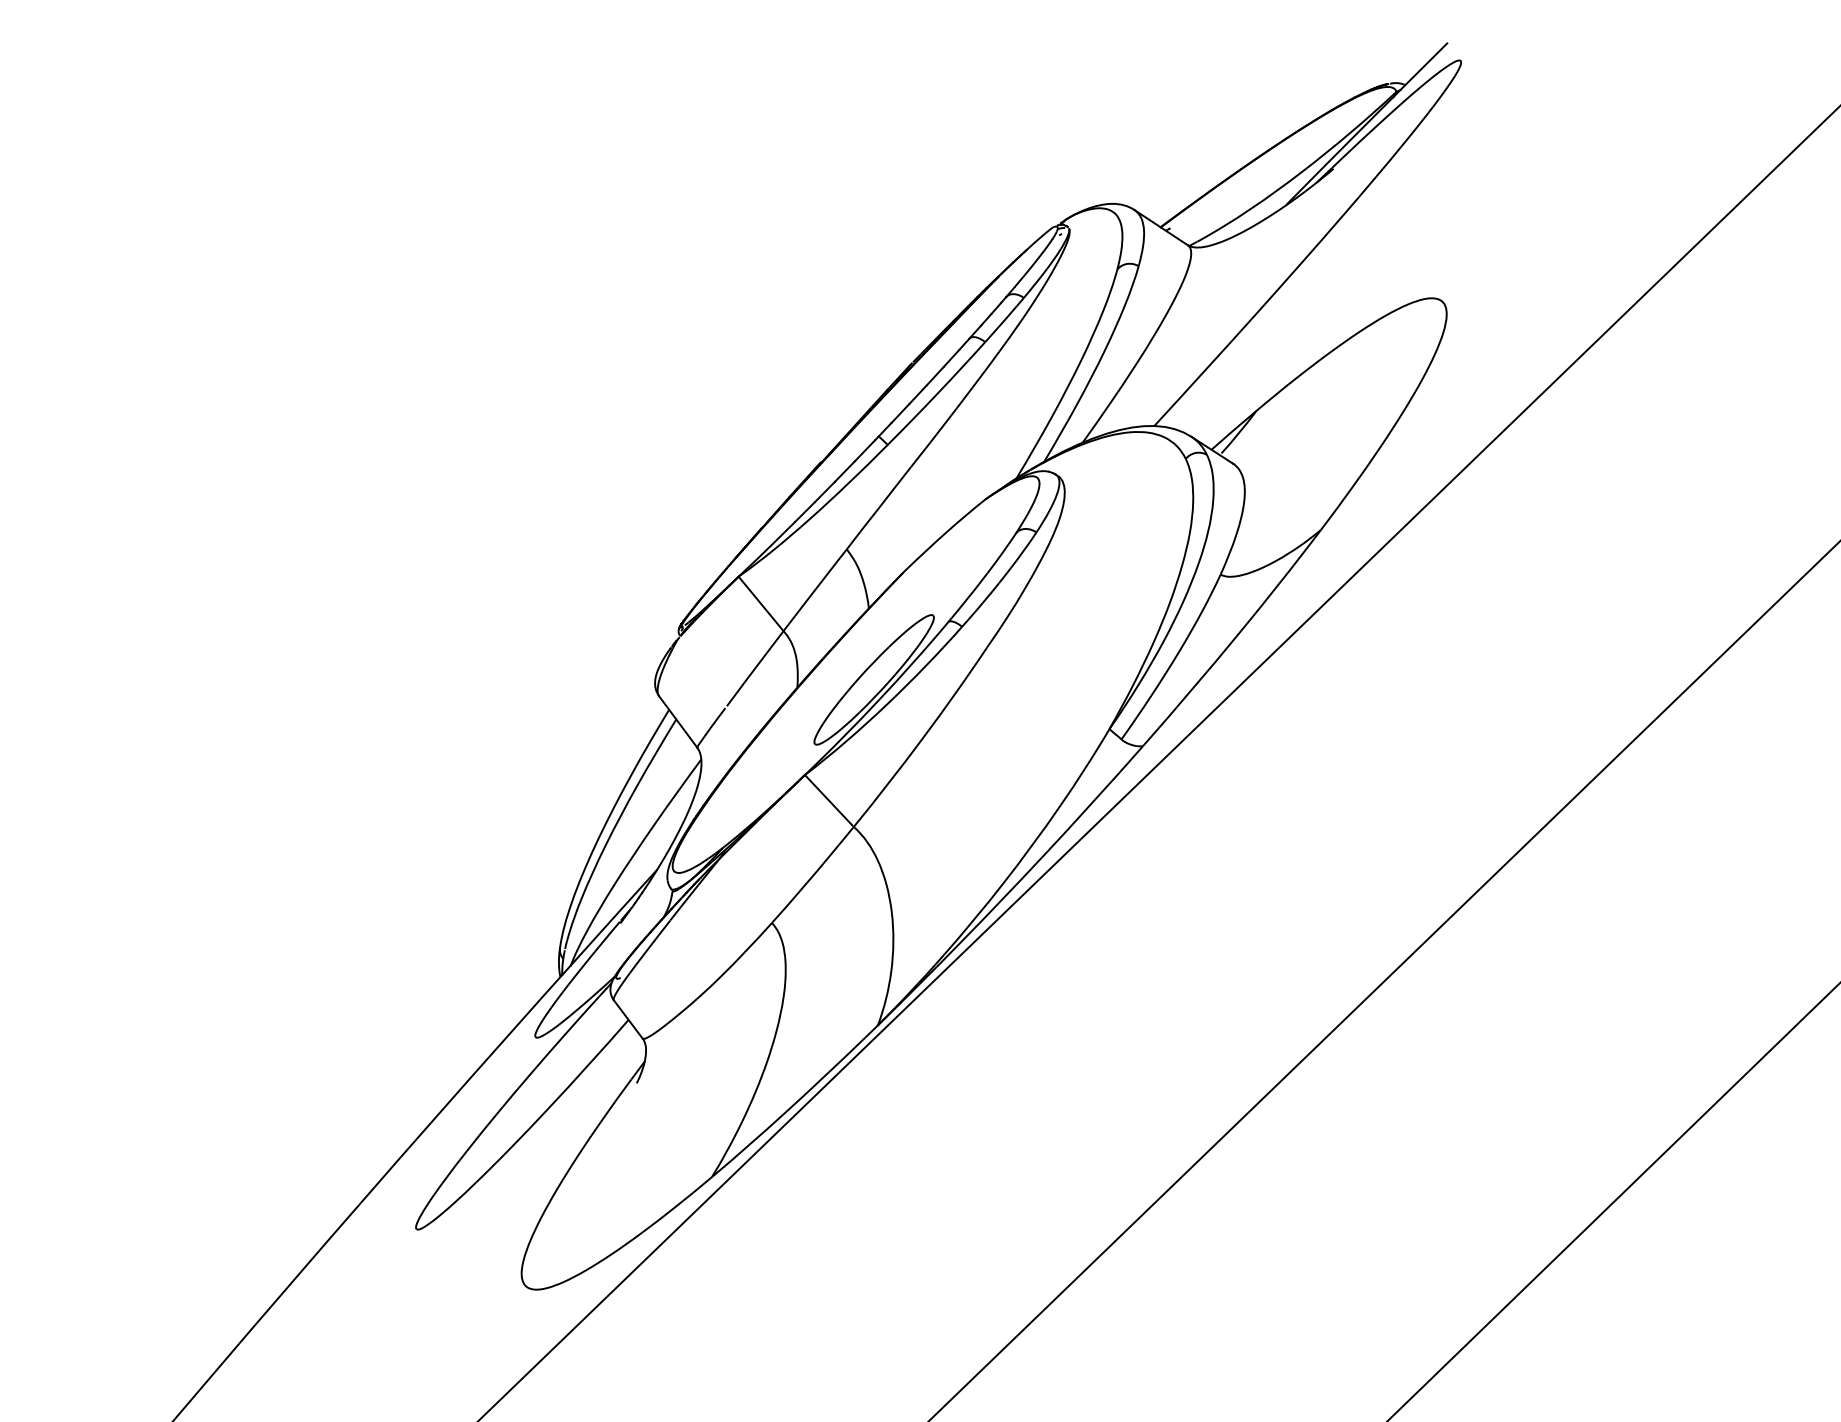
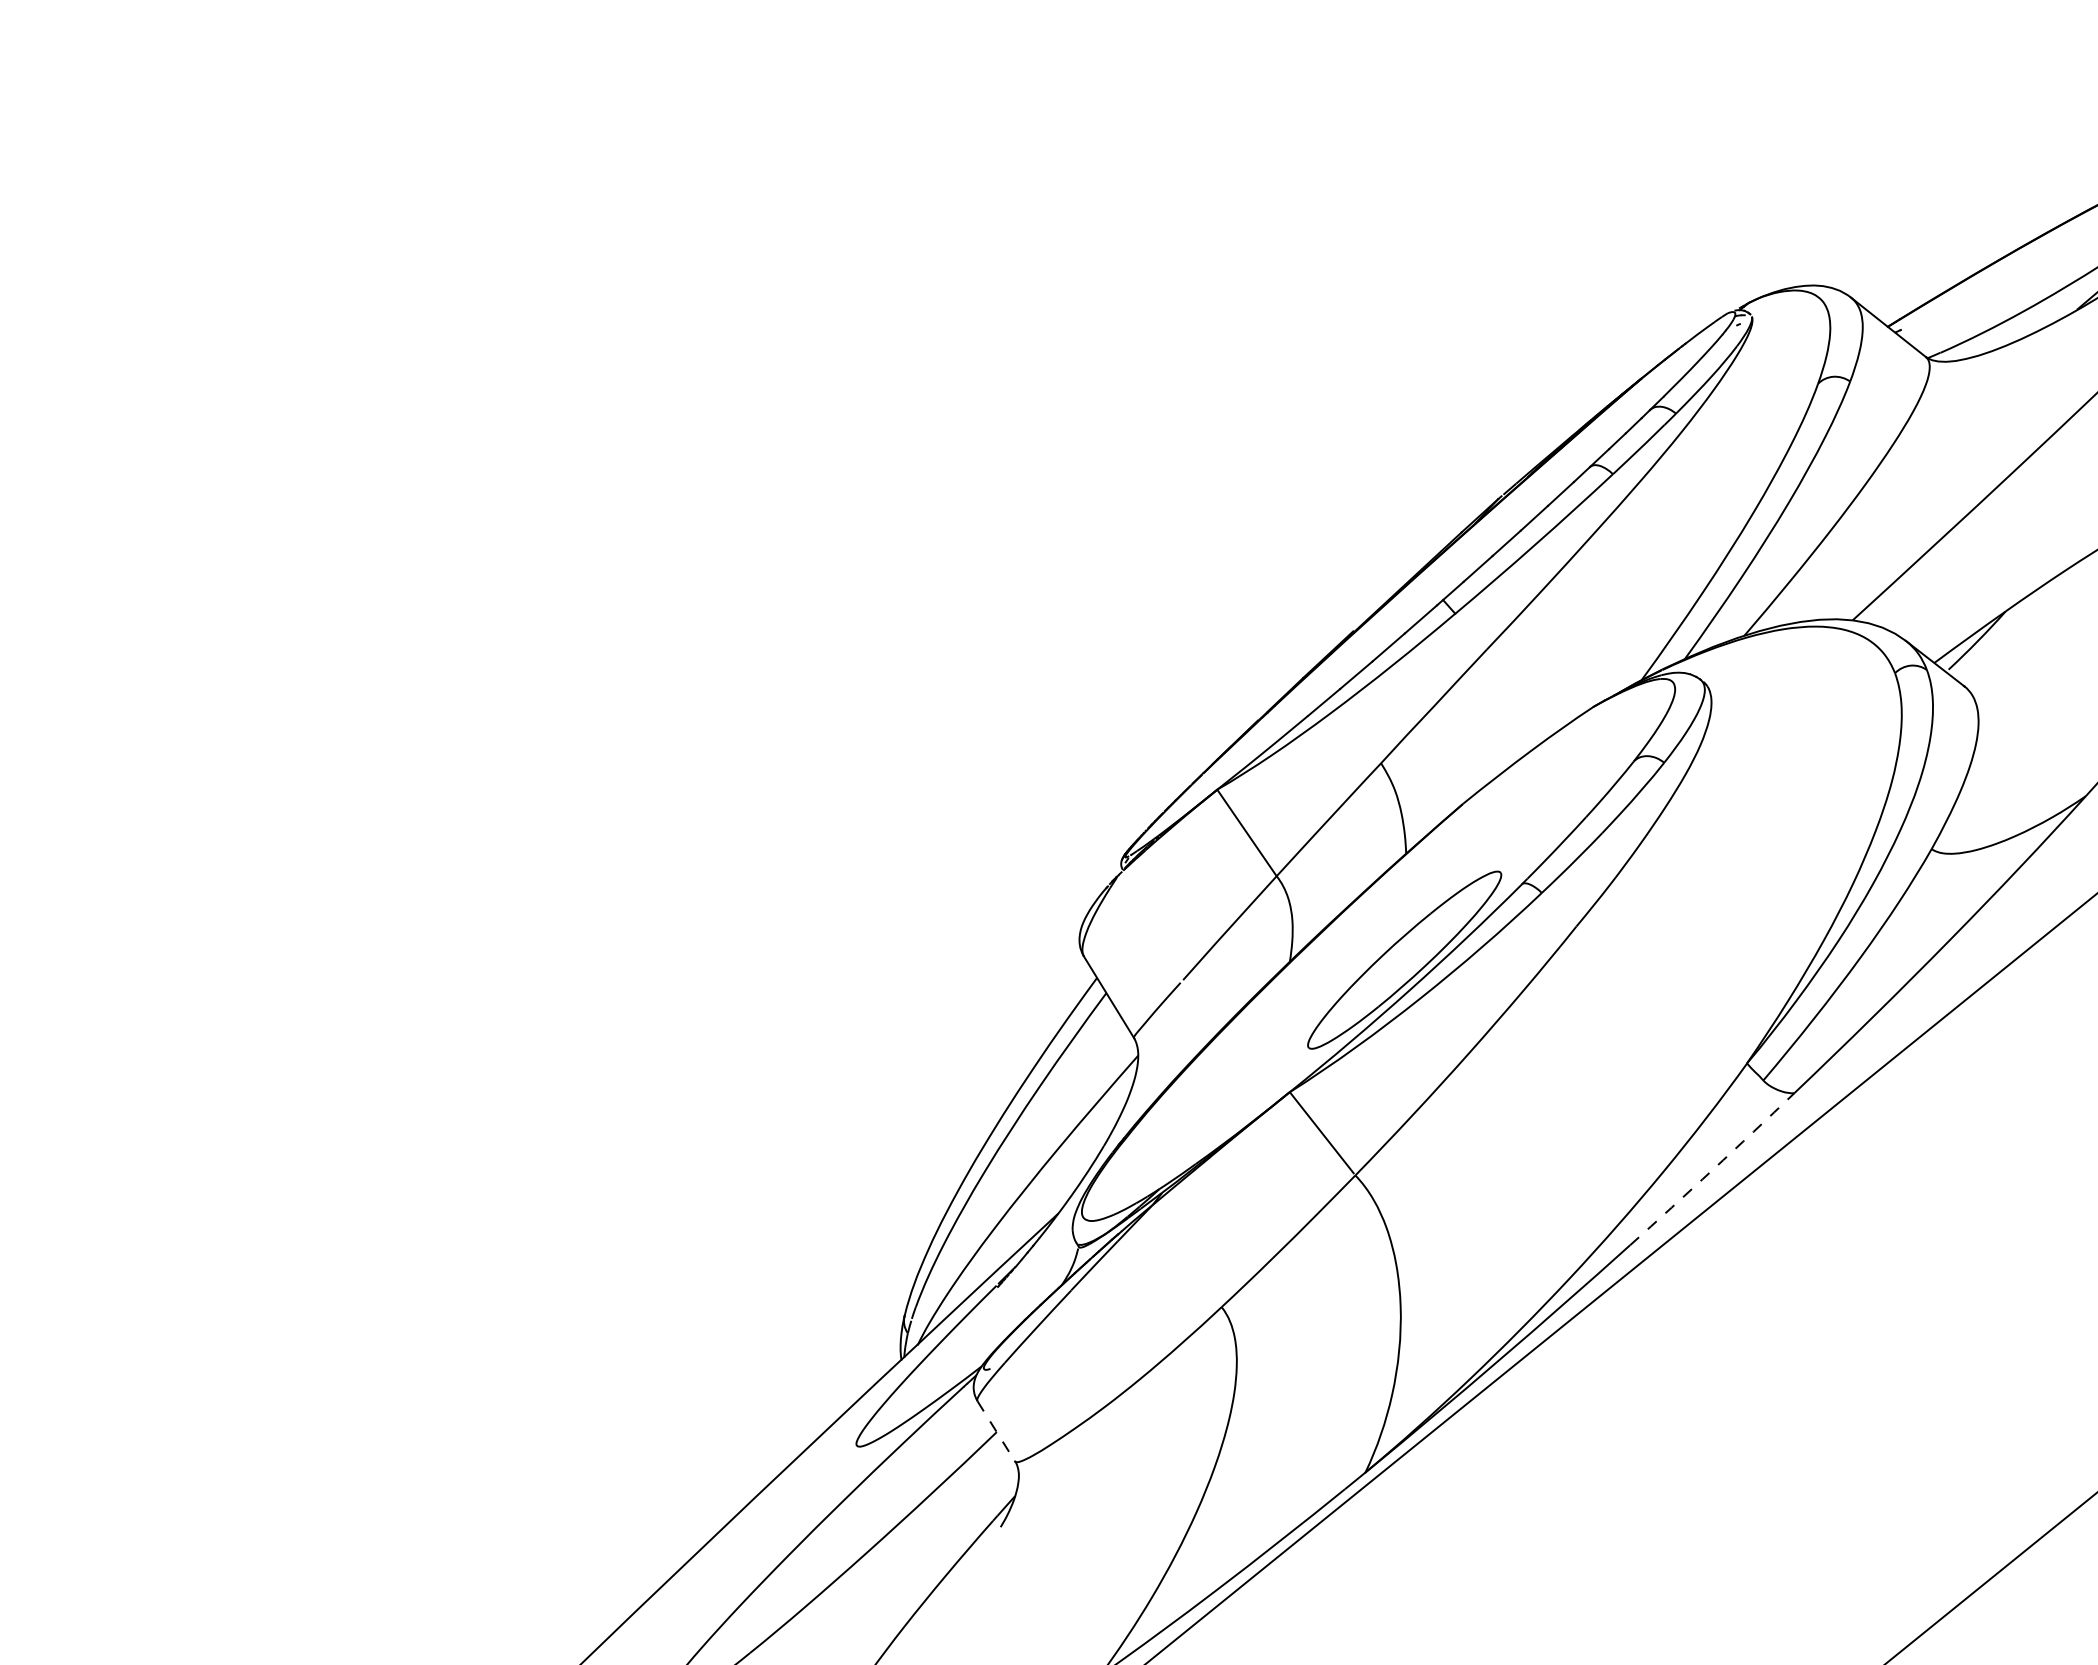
arc: (1092, 802) -> (1712, 1170), solid -> dashed
line: (628, 1019) -> (996, 1431), solid -> dashed

